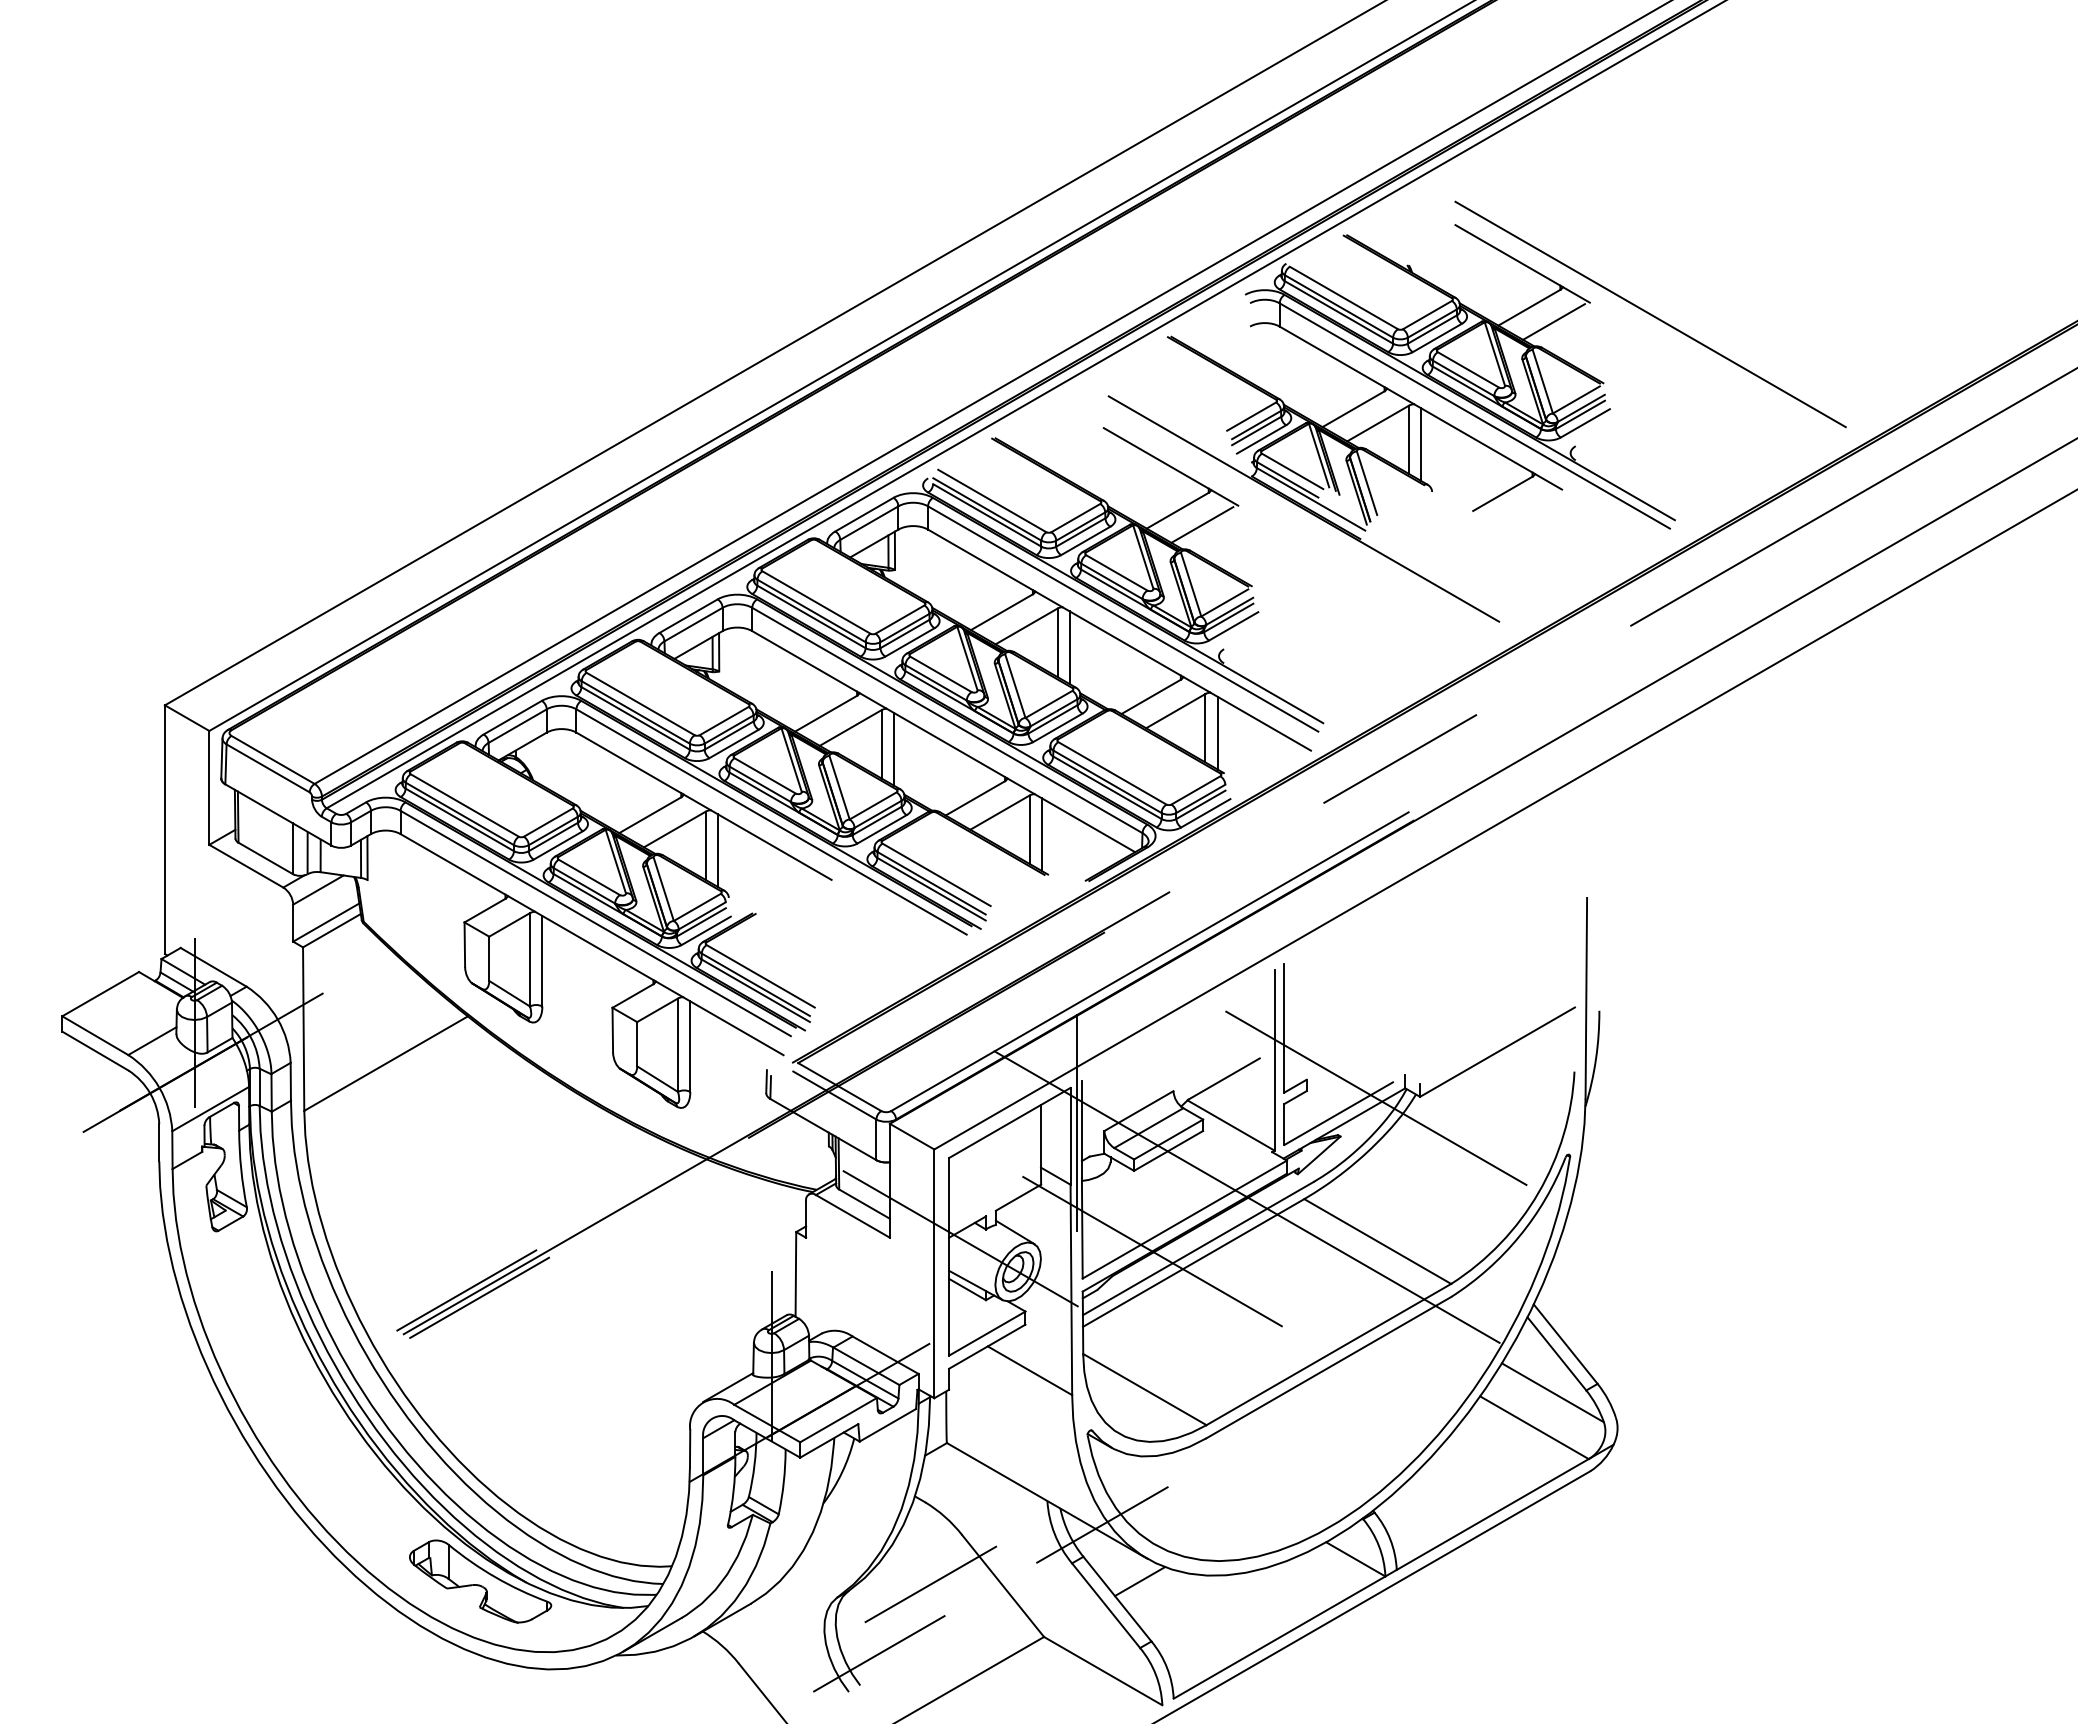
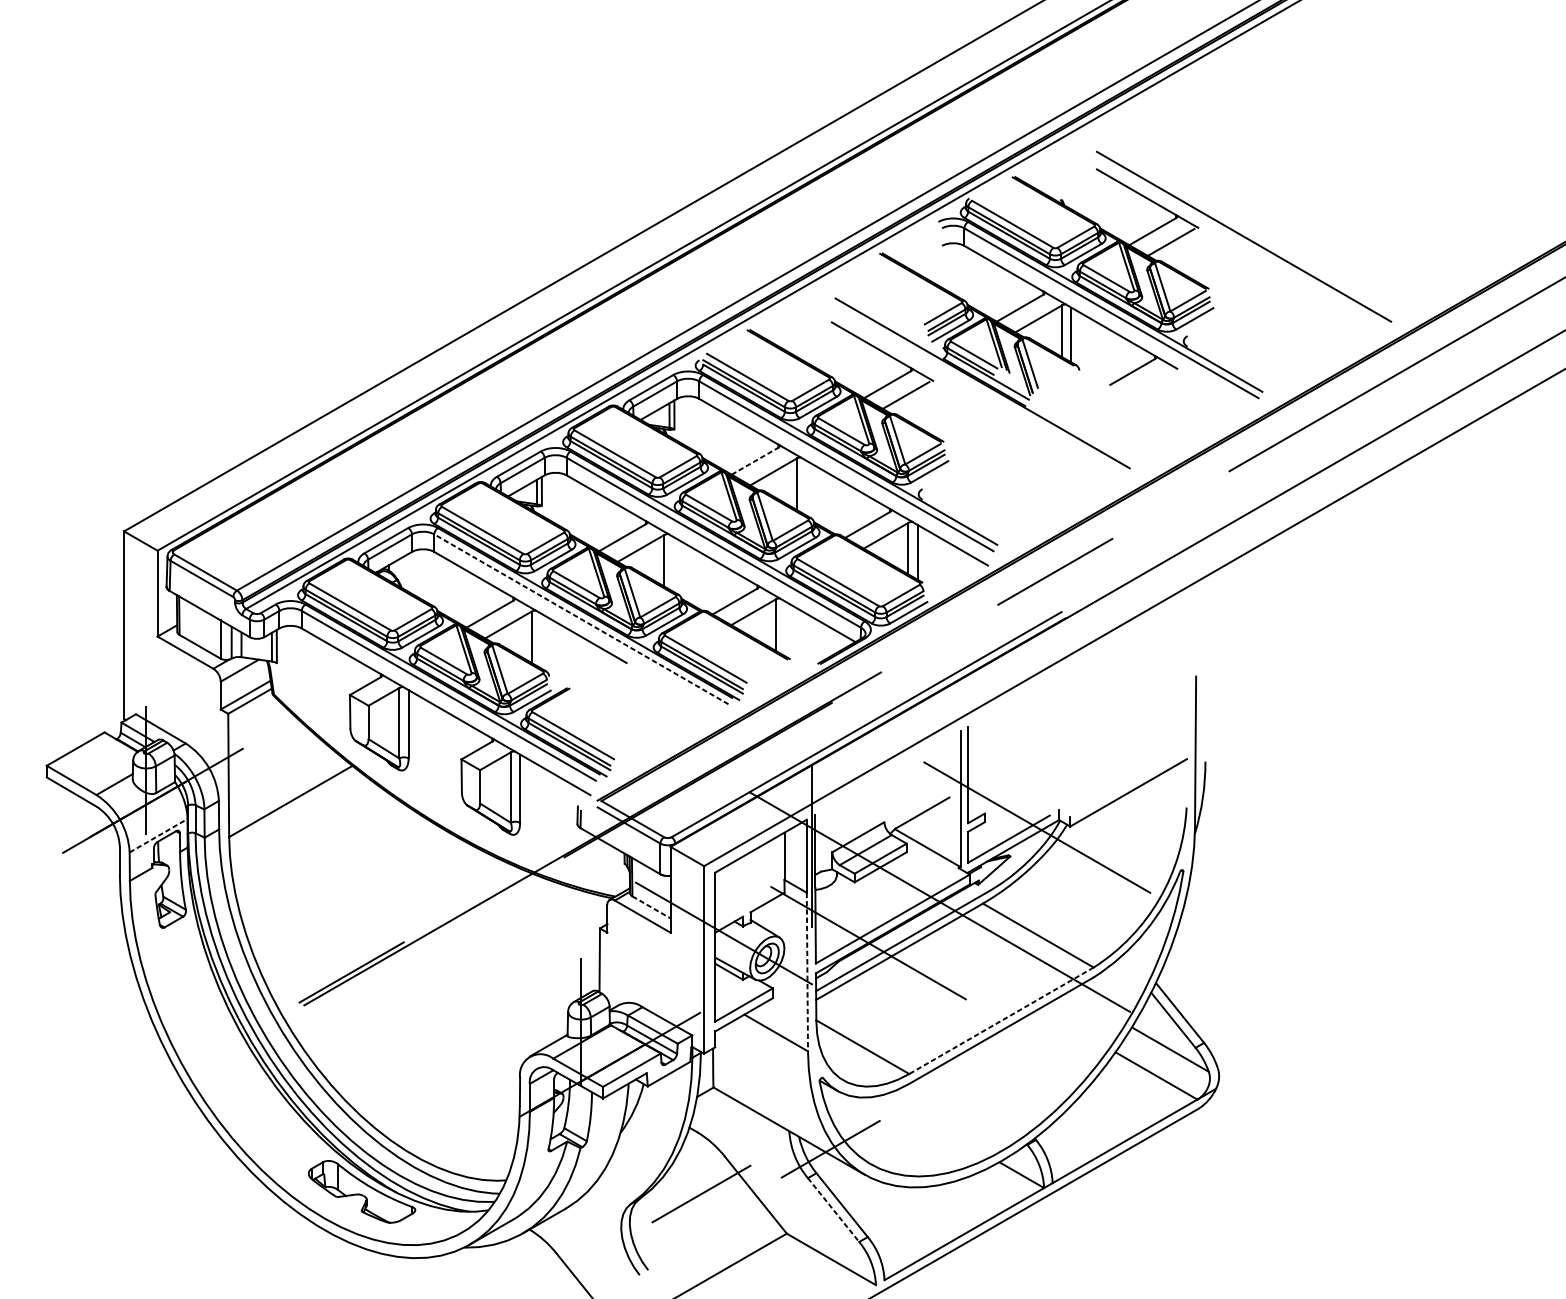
line: (1001, 612) -> (754, 461), solid -> dashed
line: (1069, 647) -> (805, 487), removed
line: (894, 748) -> (674, 563), removed
line: (771, 821) -> (581, 618), solid -> dashed
line: (1041, 834) -> (784, 628), removed
line: (718, 850) -> (541, 640), removed
line: (211, 1108) -> (159, 835), solid -> dashed
line: (865, 1204) -> (652, 907), solid -> dashed
line: (1071, 1290) -> (807, 972), solid -> dashed
line: (479, 1297) -> (361, 977), removed
line: (1328, 1354) -> (1001, 1020), solid -> dashed
line: (1139, 1581) -> (858, 1191), removed
line: (1106, 1606) -> (833, 1210), solid -> dashed
line: (879, 1653) -> (662, 1246), removed

